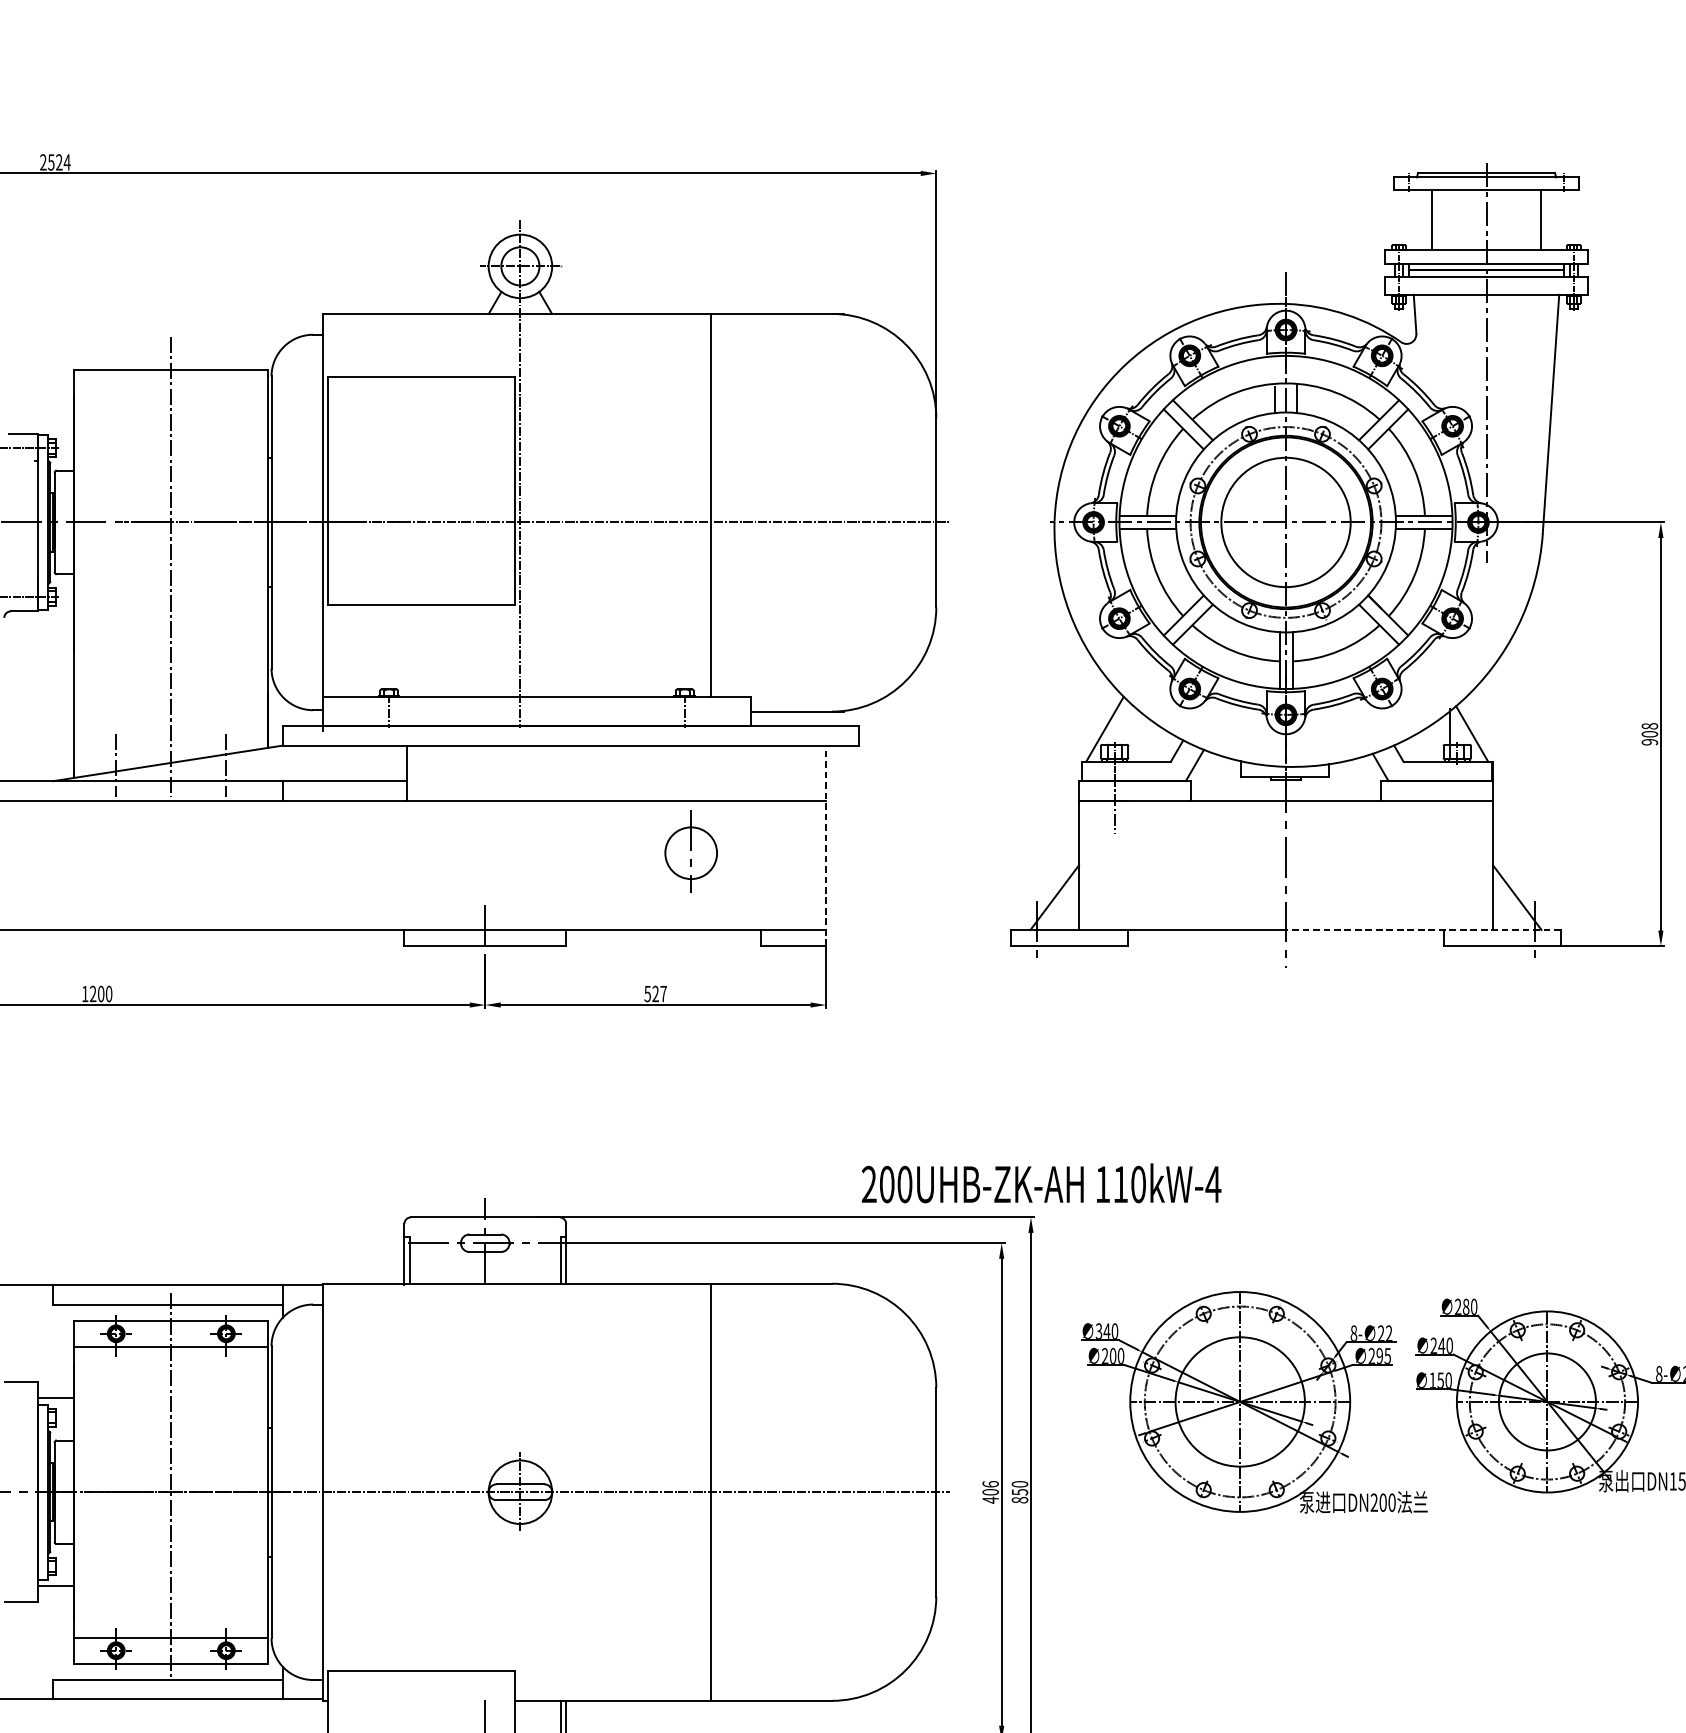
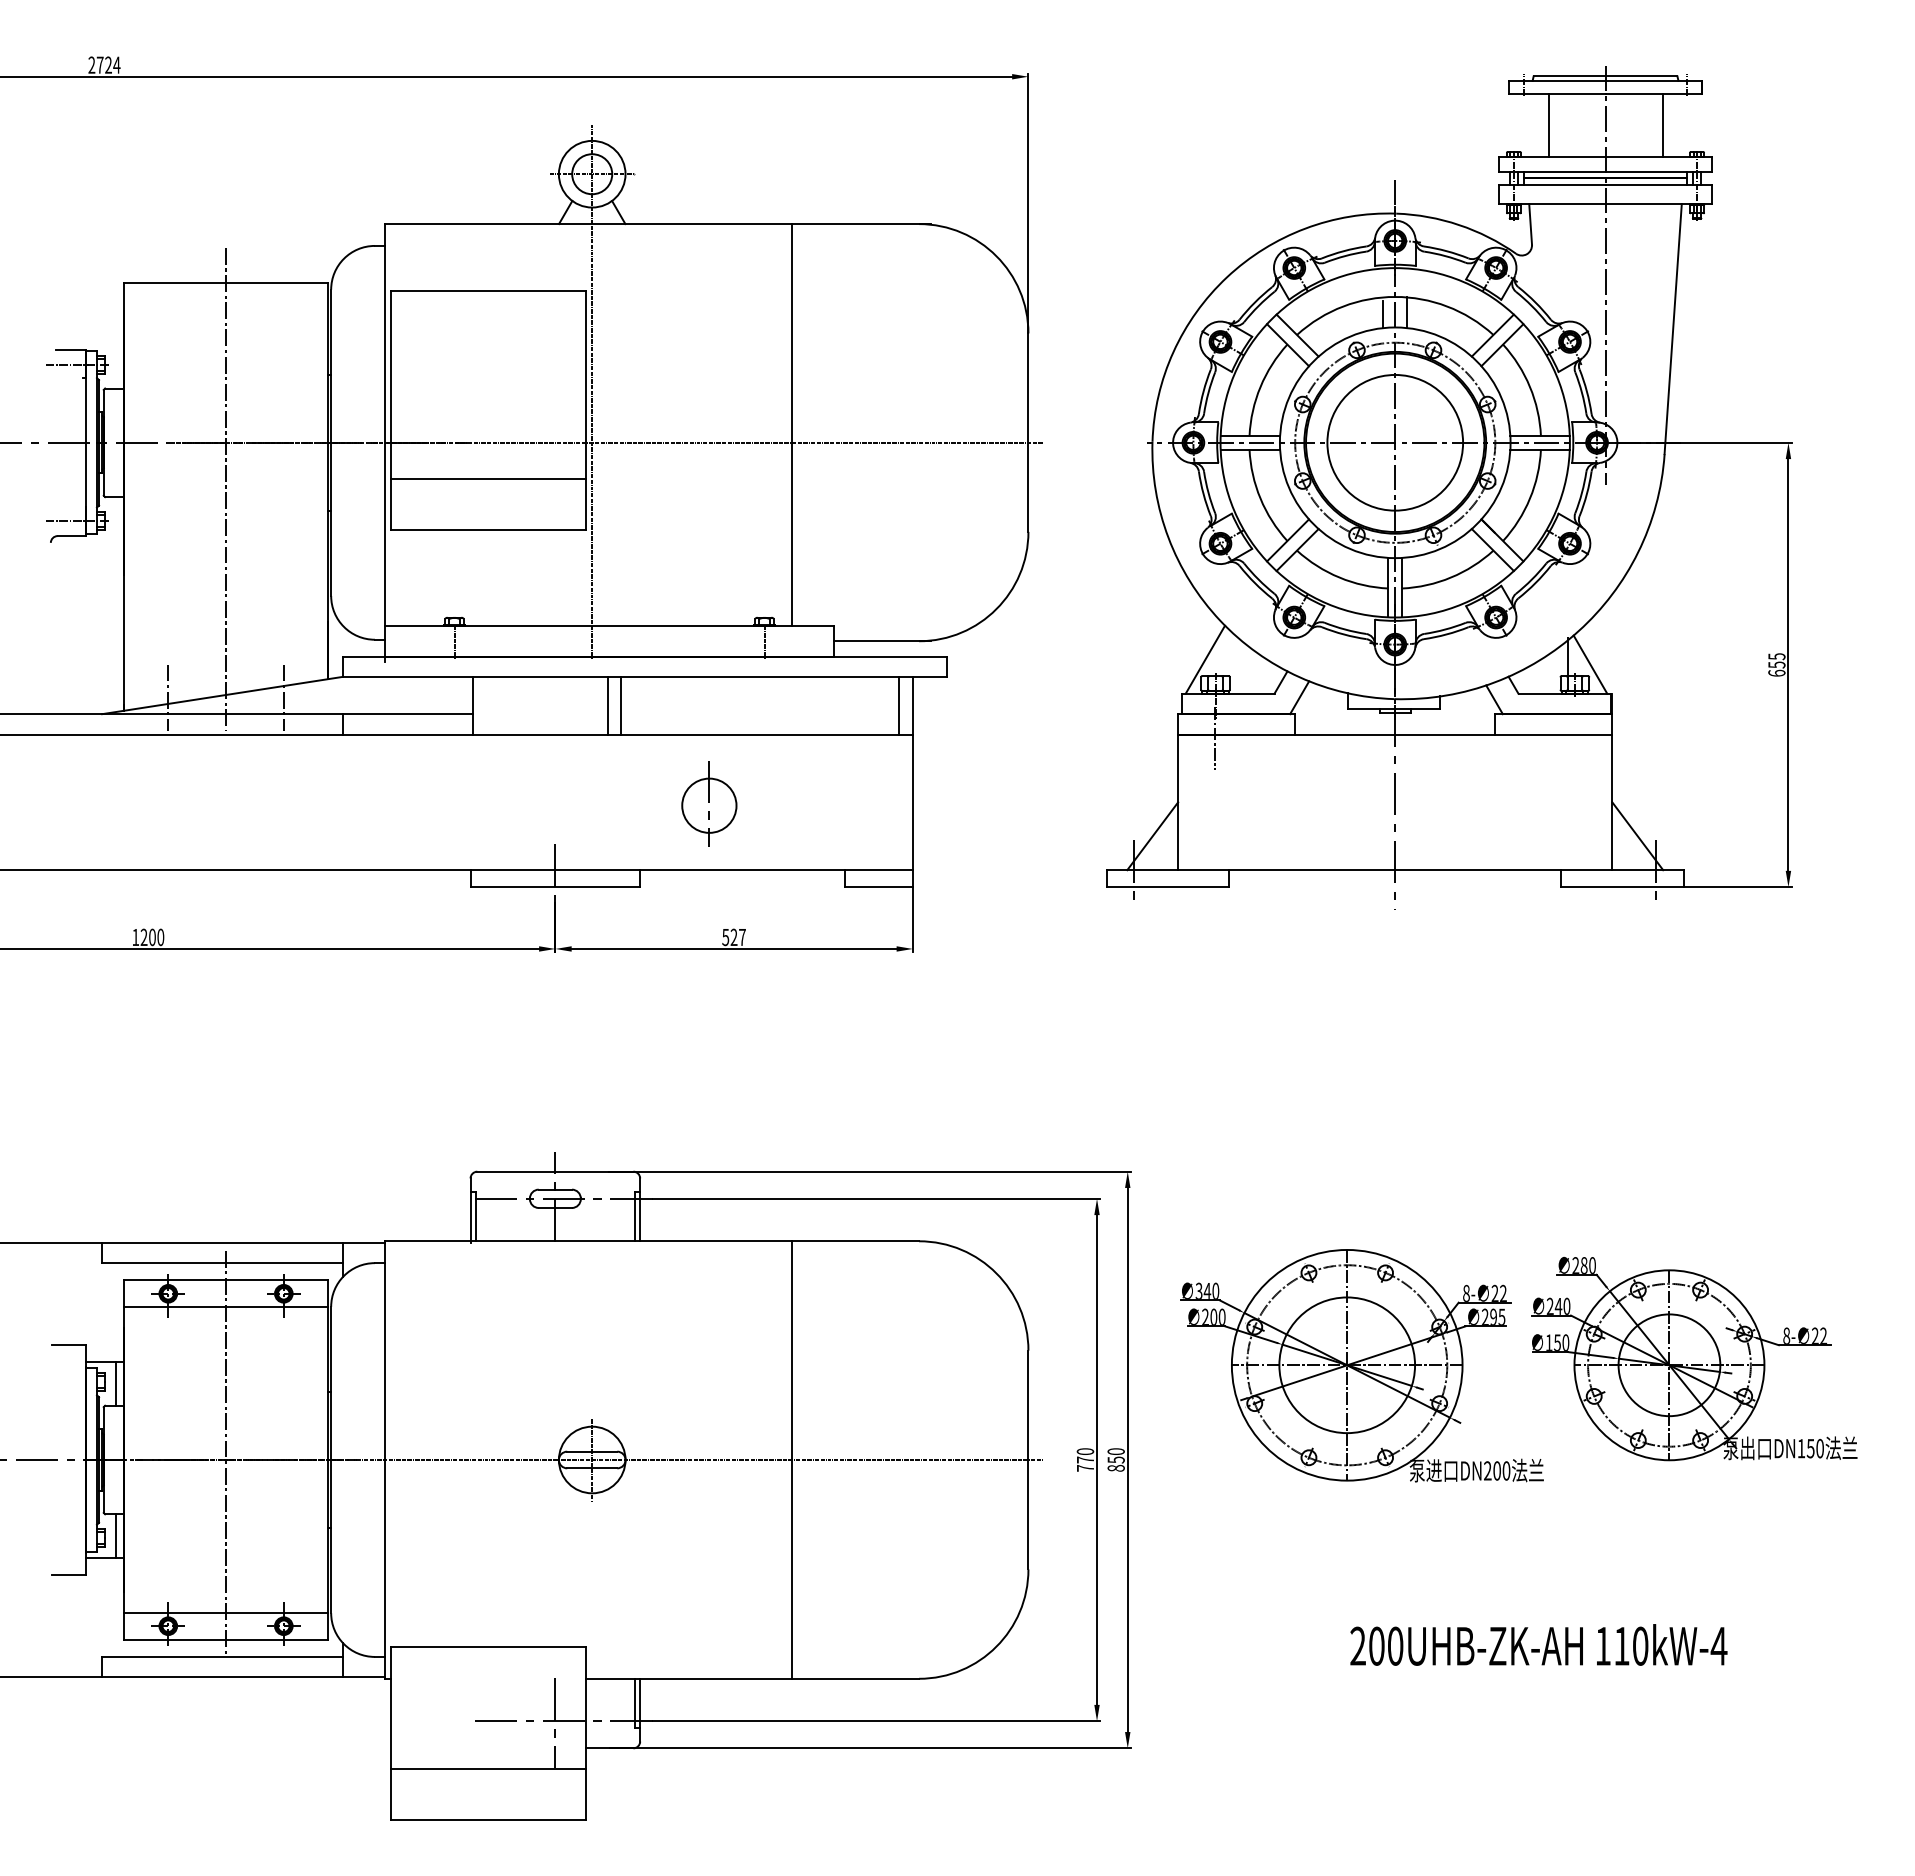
text: (50, 161) -> (99, 64), 2524 -> 2724
line: (421, 557) -> (488, 479), added
text: (1649, 733) -> (1776, 664), 908 -> 655
line: (534, 772) -> (607, 705), added
line: (548, 772) -> (621, 705), added
line: (813, 772) -> (899, 705), added
line: (825, 845) -> (912, 781), dashed -> solid
part: (691, 851) -> (709, 803), moved
line: (1422, 930) -> (1538, 870), dashed -> solid
text: (1041, 1182) -> (1538, 1644), moved
line: (65, 1419) -> (115, 1383), added
text: (990, 1492) -> (1085, 1460), 406 -> 770
line: (65, 1565) -> (115, 1536), added

